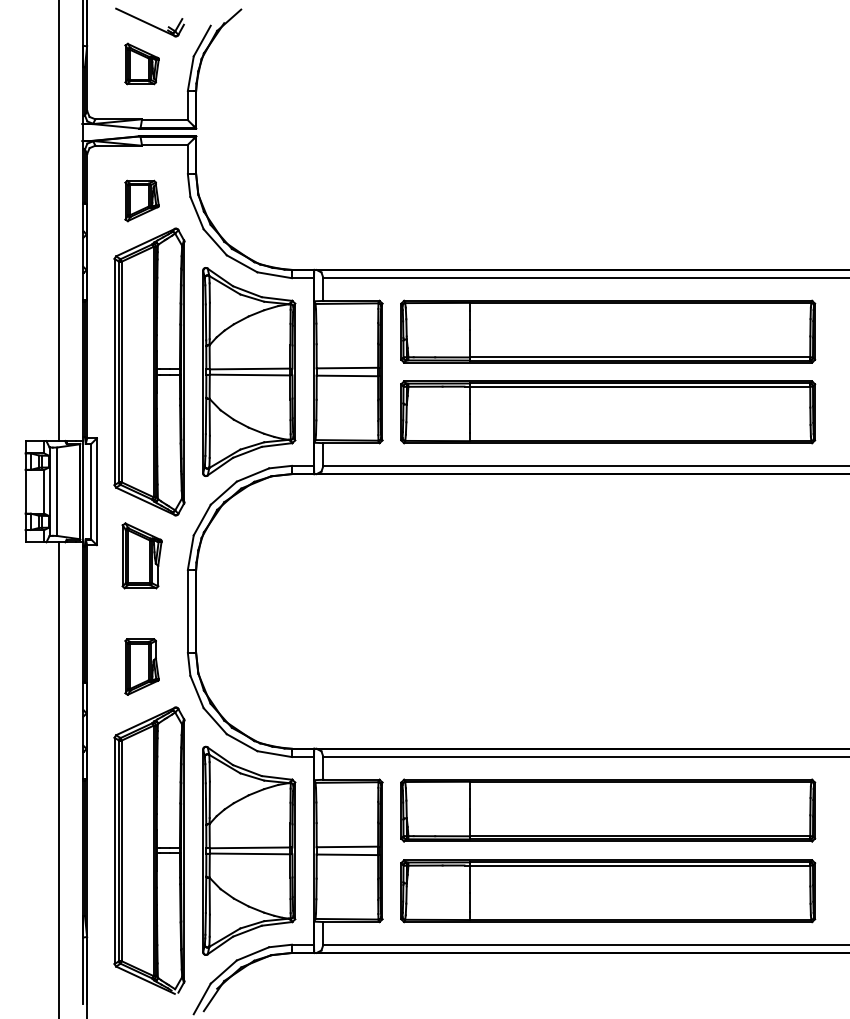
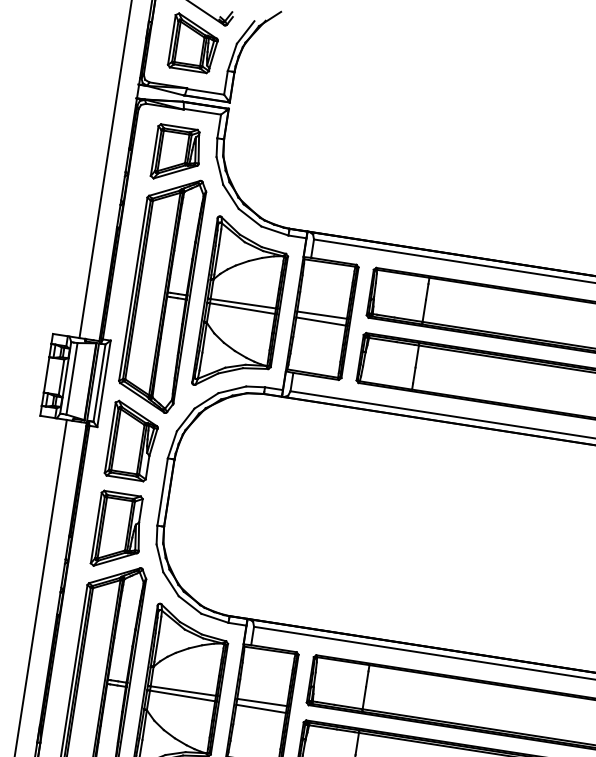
part: (141, 63) -> (193, 43), size x1.67
part: (141, 200) -> (176, 153), size x1.67
part: (141, 555) -> (132, 440), size x1.43
part: (141, 666) -> (118, 530), size x1.67

